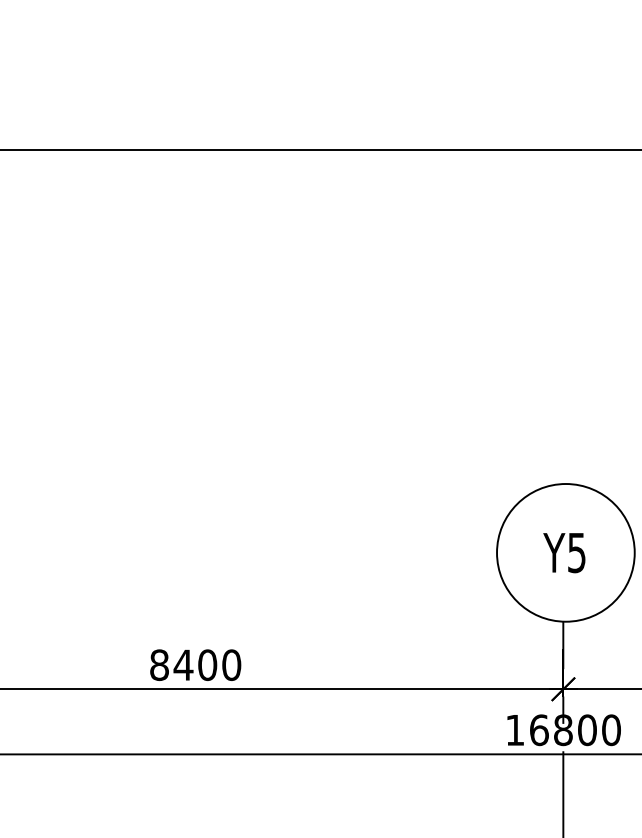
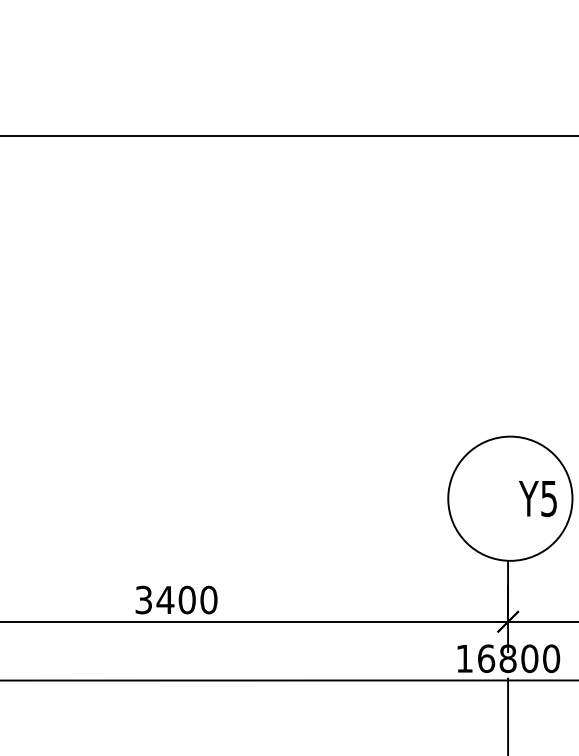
text: (564, 553) -> (538, 499), moved
text: (159, 665) -> (143, 600), 8400 -> 3400

